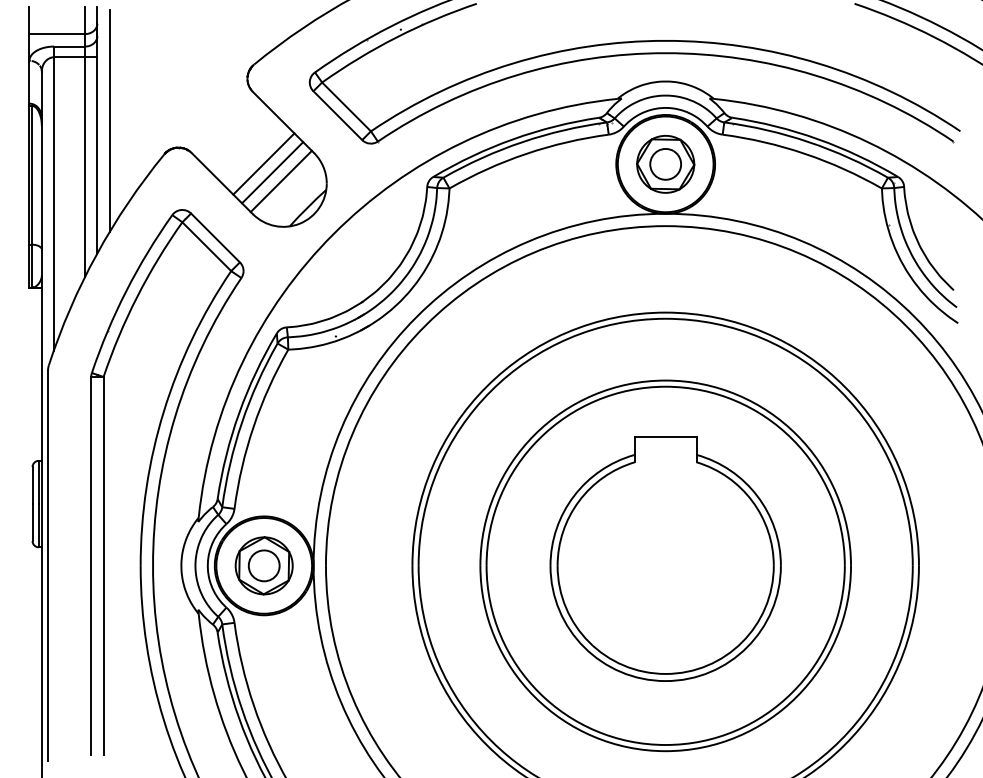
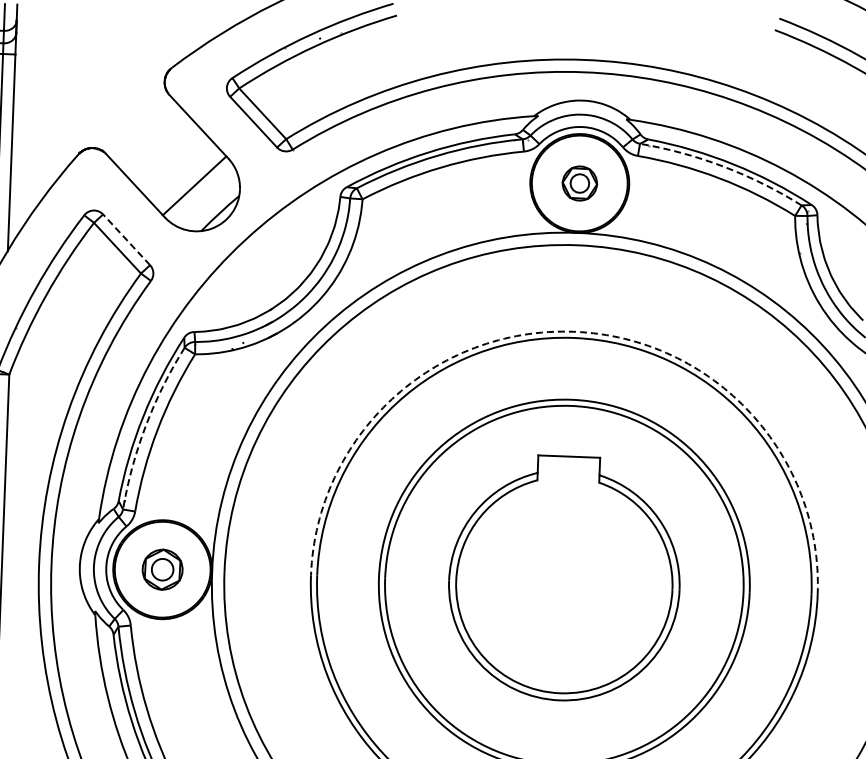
line: (109, 120) -> (25, 118), removed
arc: (808, 142) -> (723, 167), solid -> dashed
line: (263, 163) -> (177, 167), removed
part: (665, 164) -> (579, 183), size x0.6
line: (272, 172) -> (186, 176), removed
line: (215, 237) -> (126, 239), solid -> dashed
arc: (665, 312) -> (573, 331), solid -> dashed
arc: (241, 422) -> (145, 425), solid -> dashed
part: (263, 565) -> (162, 569), size x0.7

